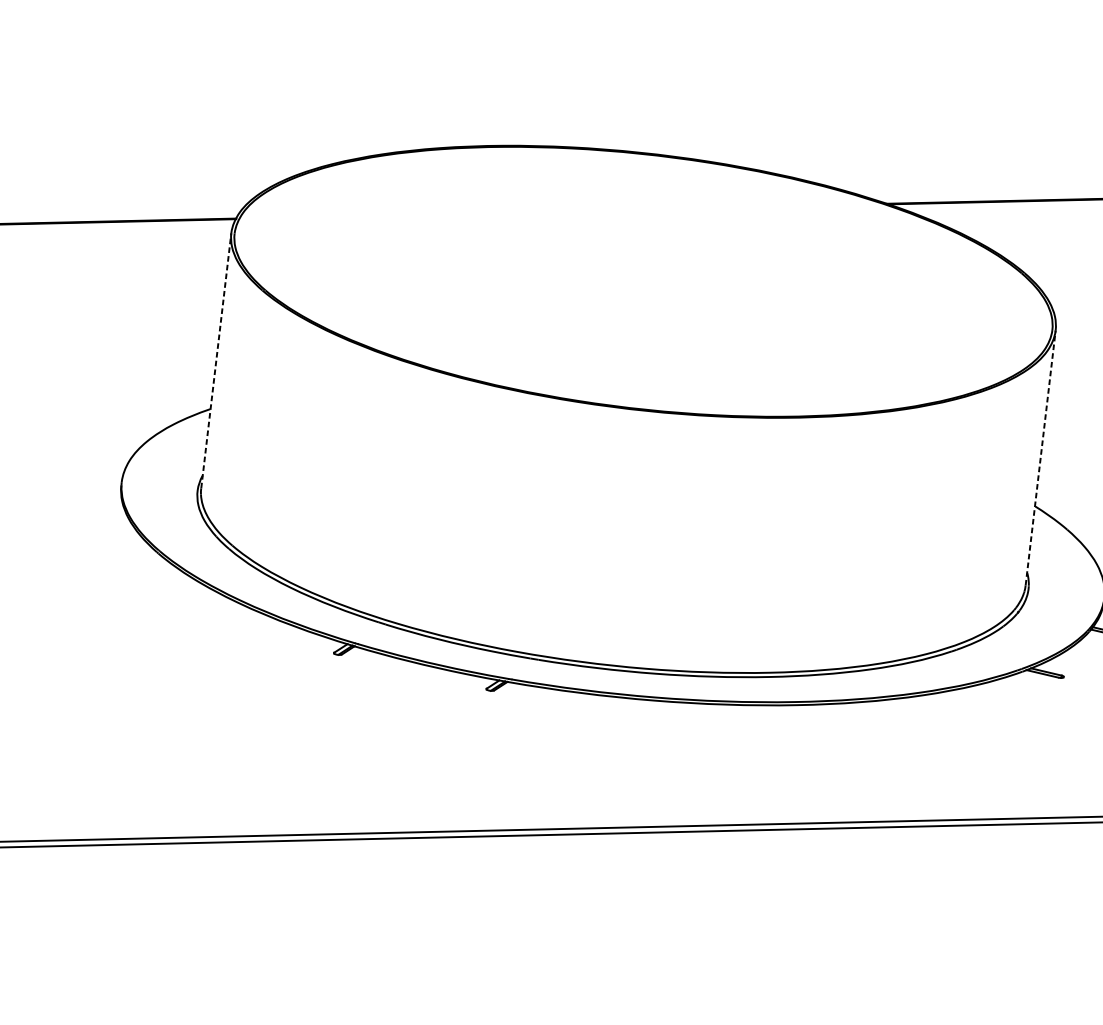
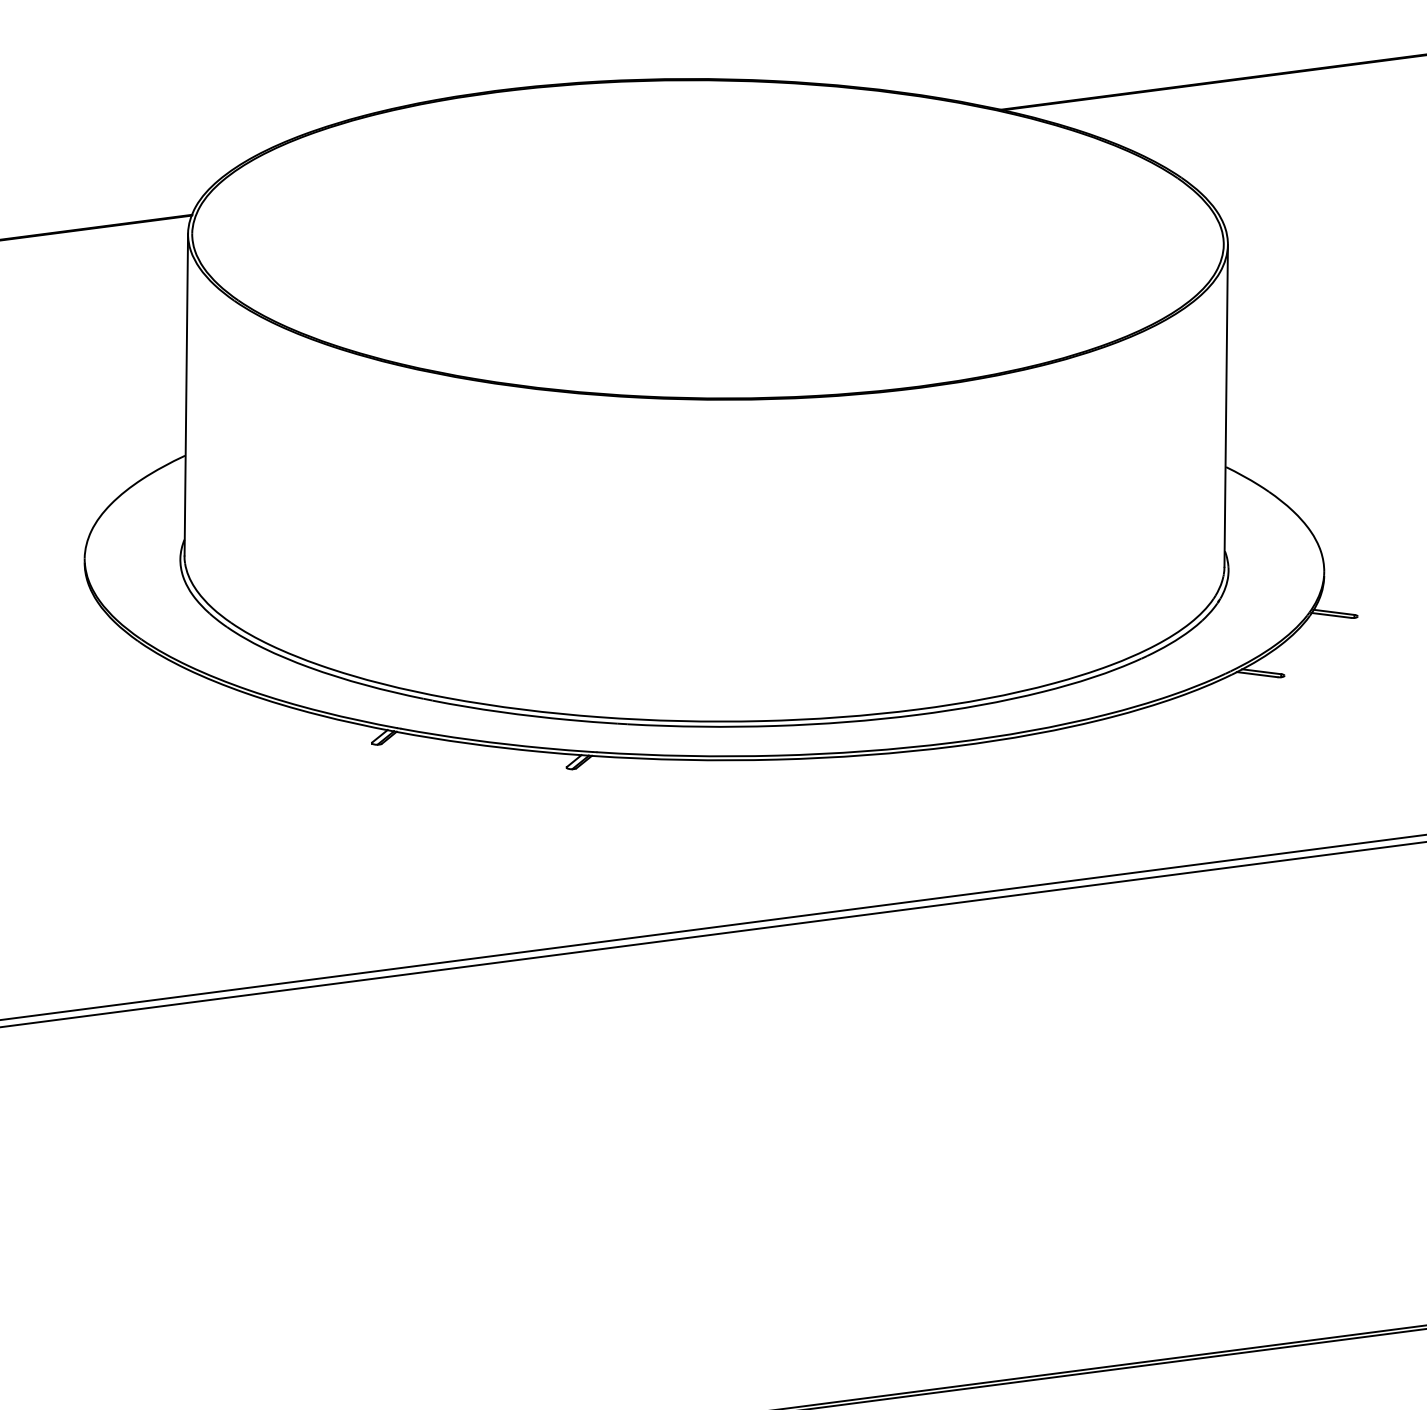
line: (216, 360) -> (186, 394), dashed -> solid
line: (1040, 457) -> (1226, 405), dashed -> solid

